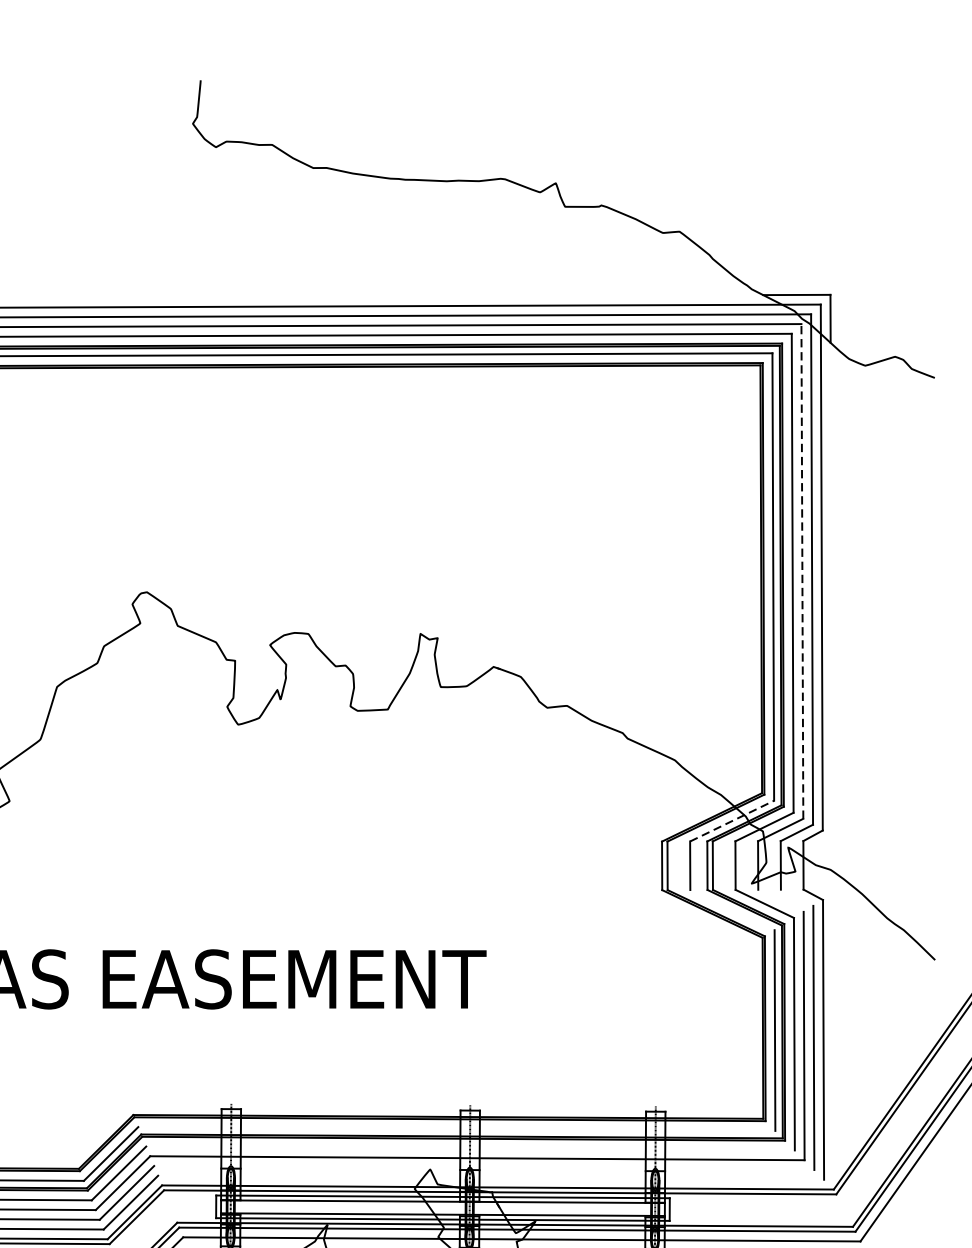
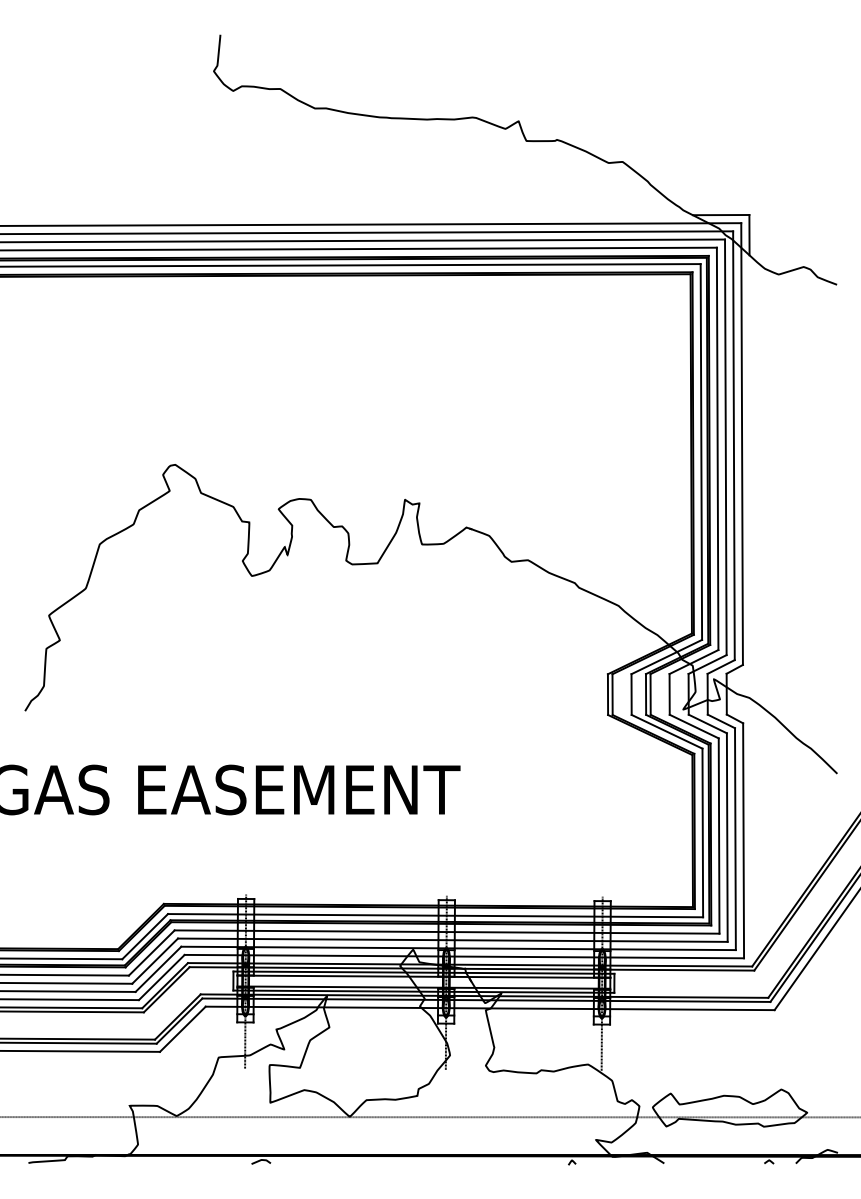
line: (802, 571) -> (725, 447), dashed -> solid
line: (732, 820) -> (667, 656), dashed -> solid
line: (797, 897) -> (721, 721), added
line: (780, 900) -> (707, 723), added
line: (731, 909) -> (666, 731), added
line: (456, 1128) -> (435, 915), added
line: (469, 1147) -> (446, 931), added
line: (484, 1168) -> (458, 948), added
line: (491, 1177) -> (464, 956), added

